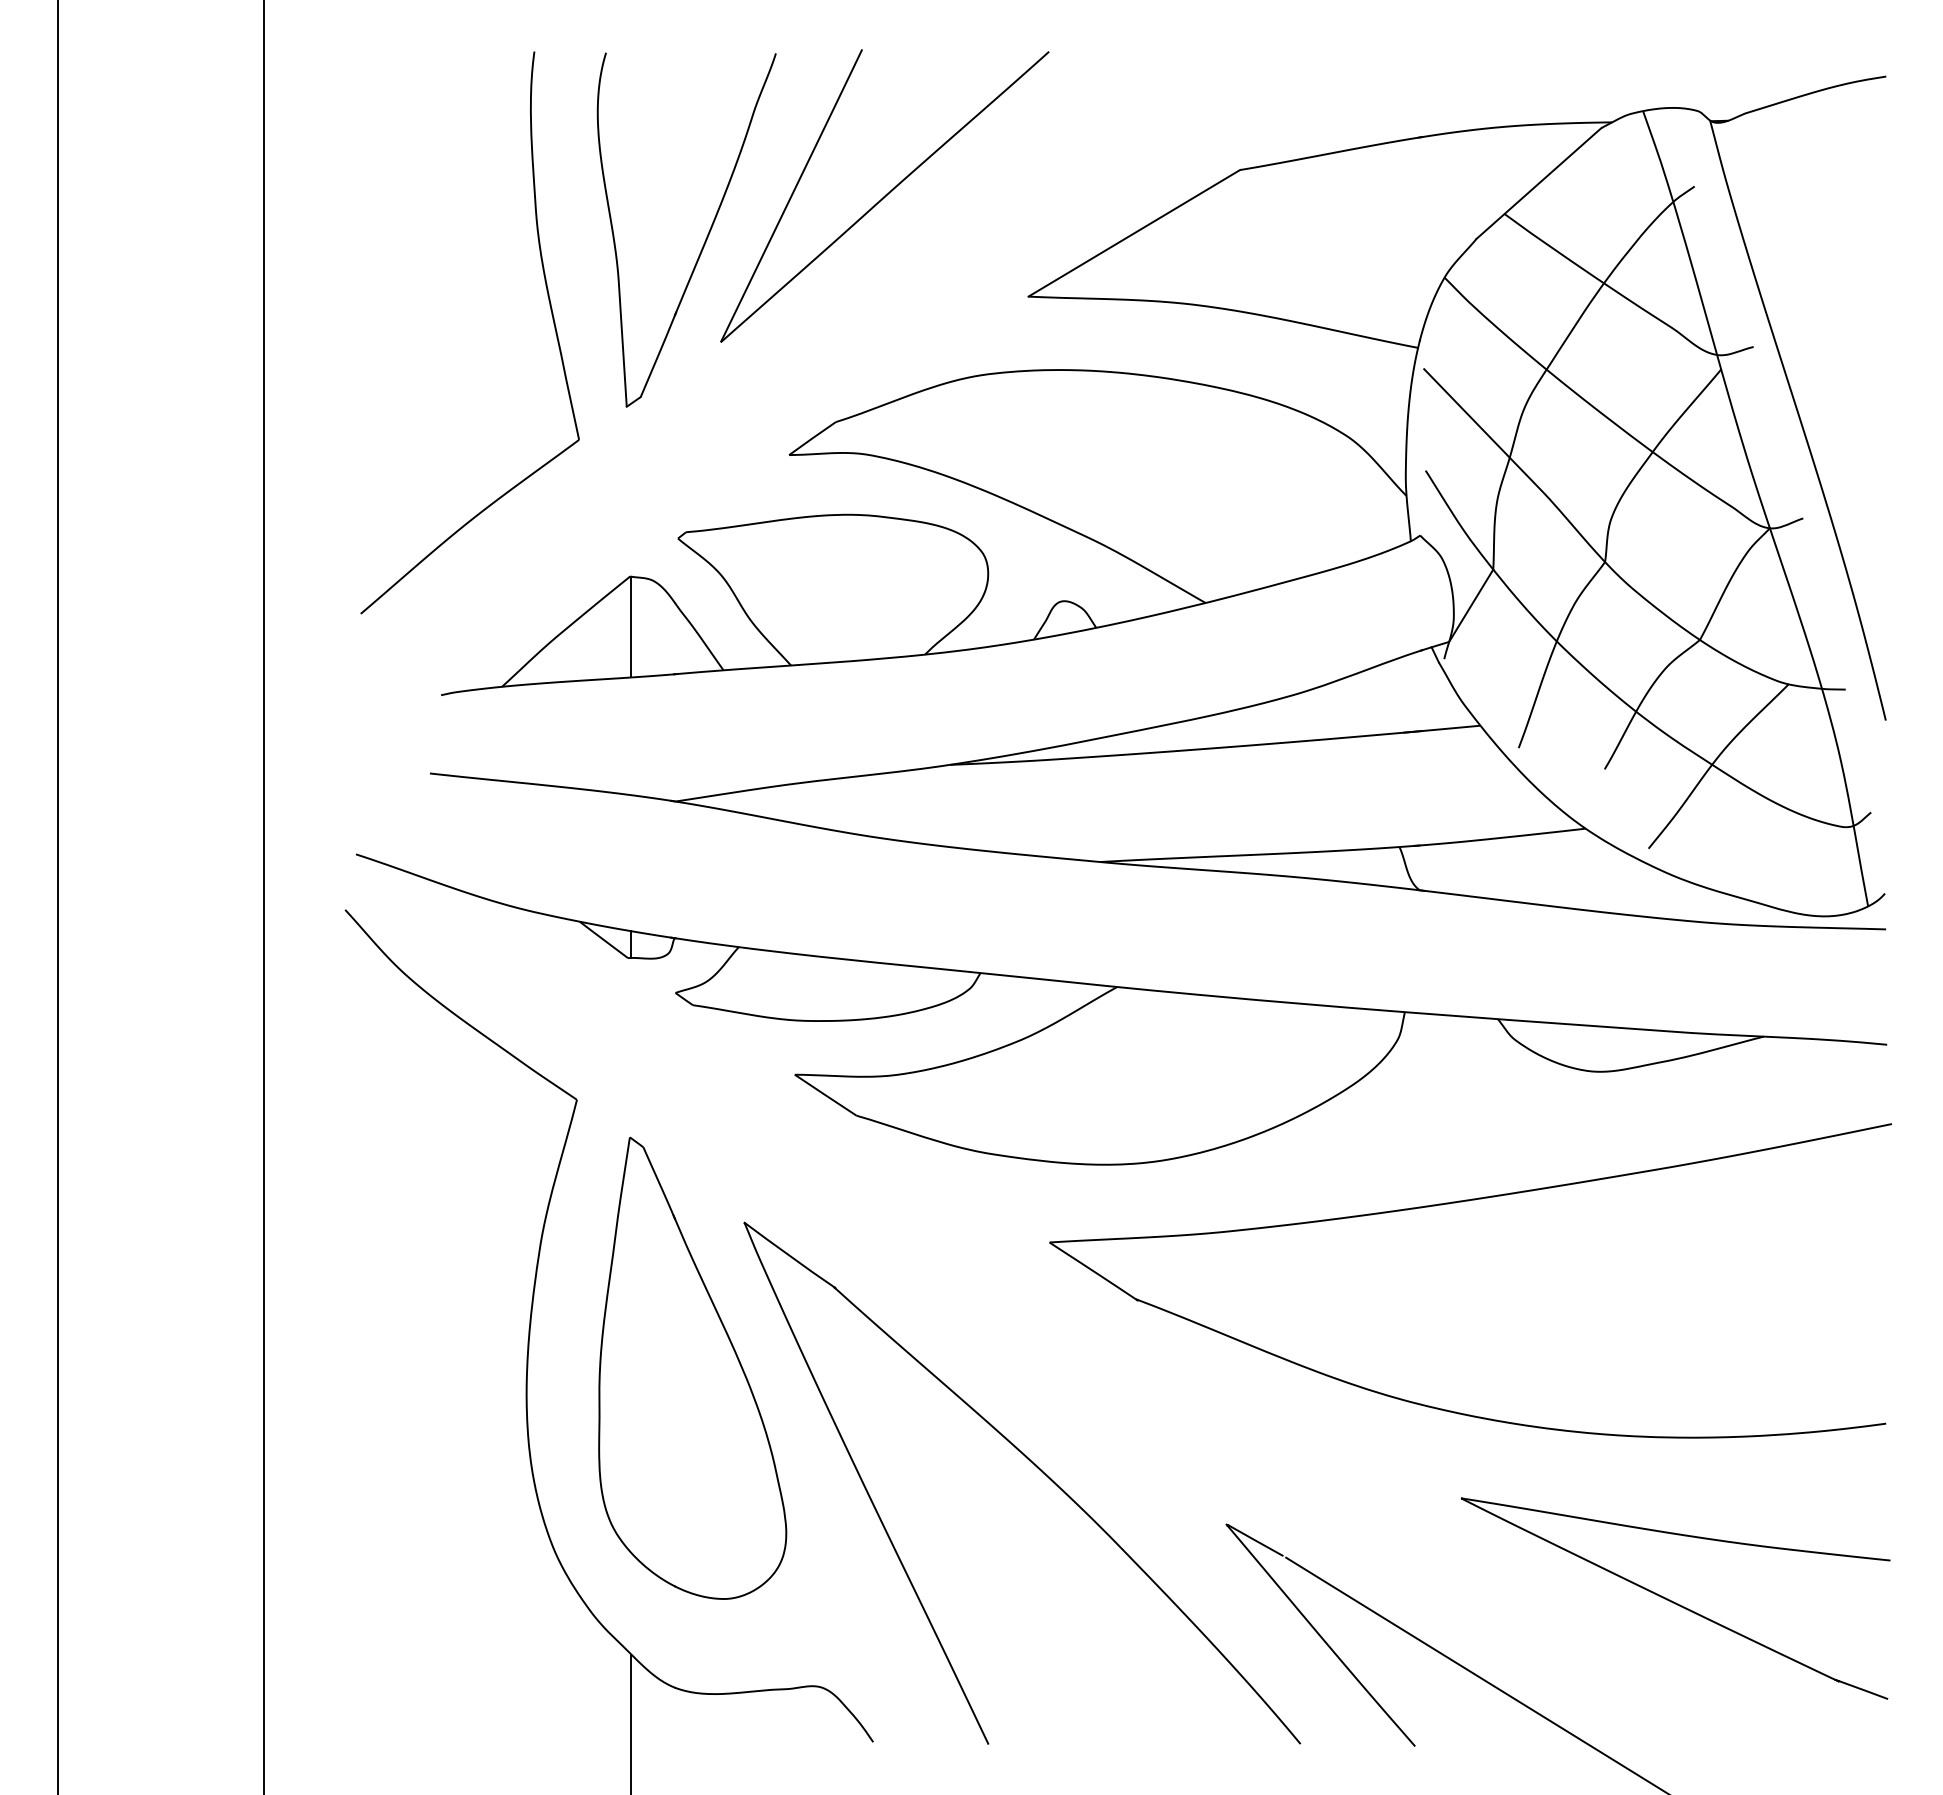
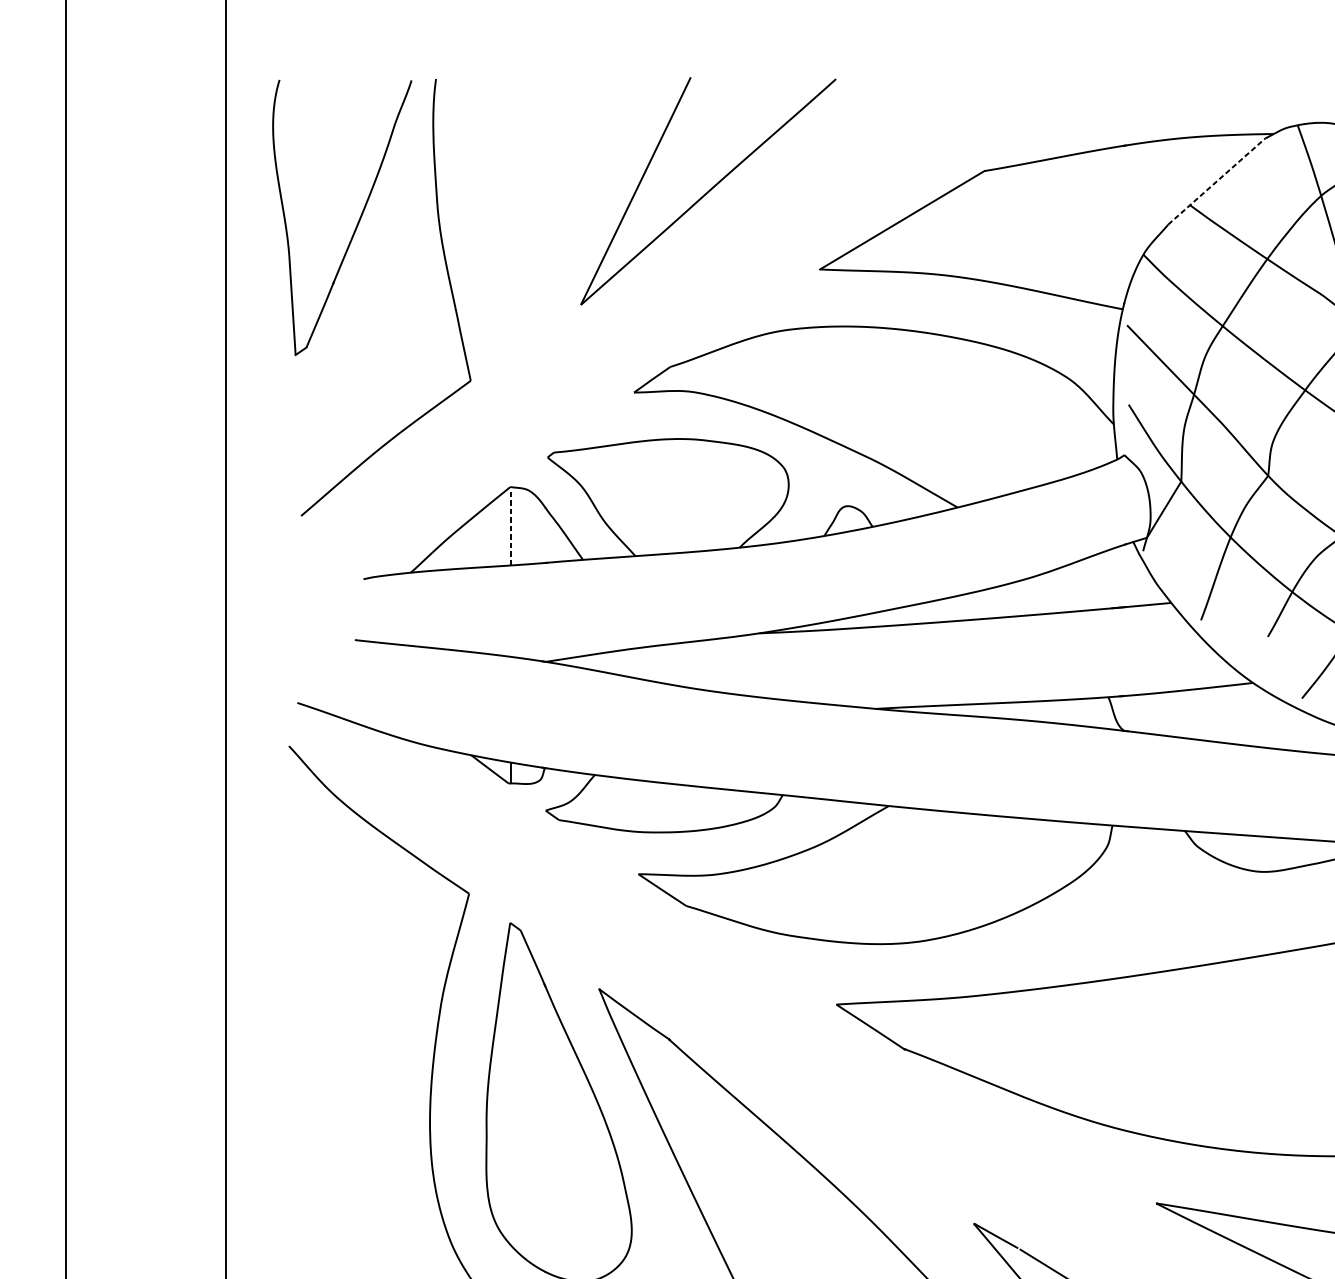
line: (1538, 183) -> (1216, 181), solid -> dashed
part: (705, 238) -> (356, 224), moved
line: (631, 626) -> (511, 525), solid -> dashed

